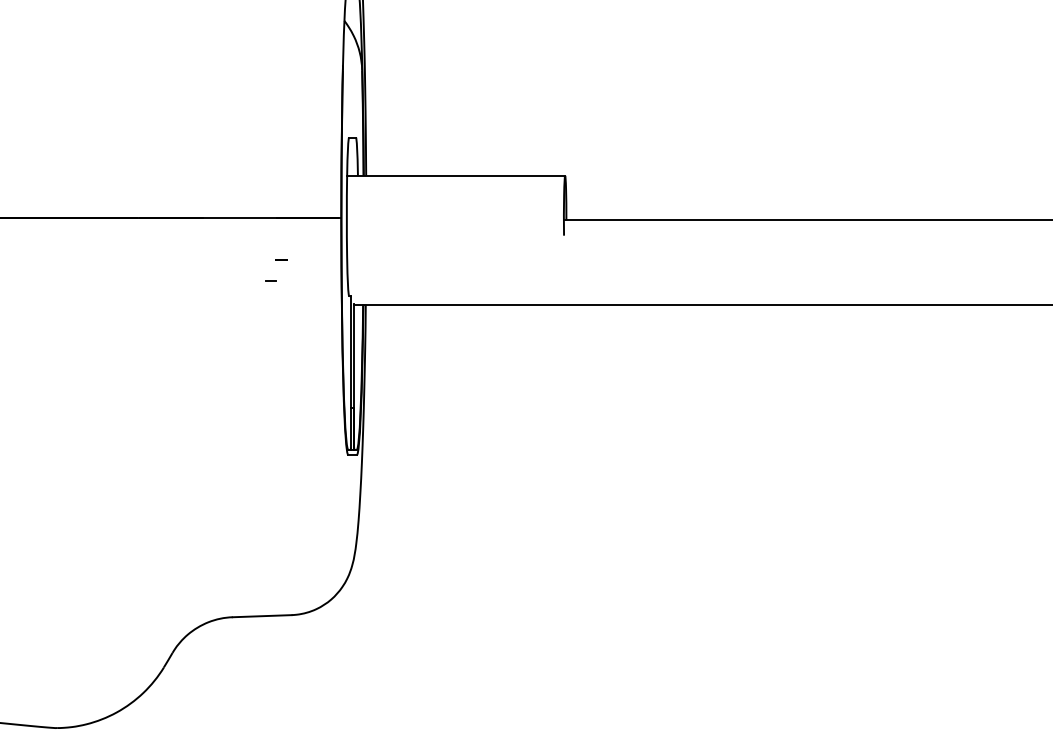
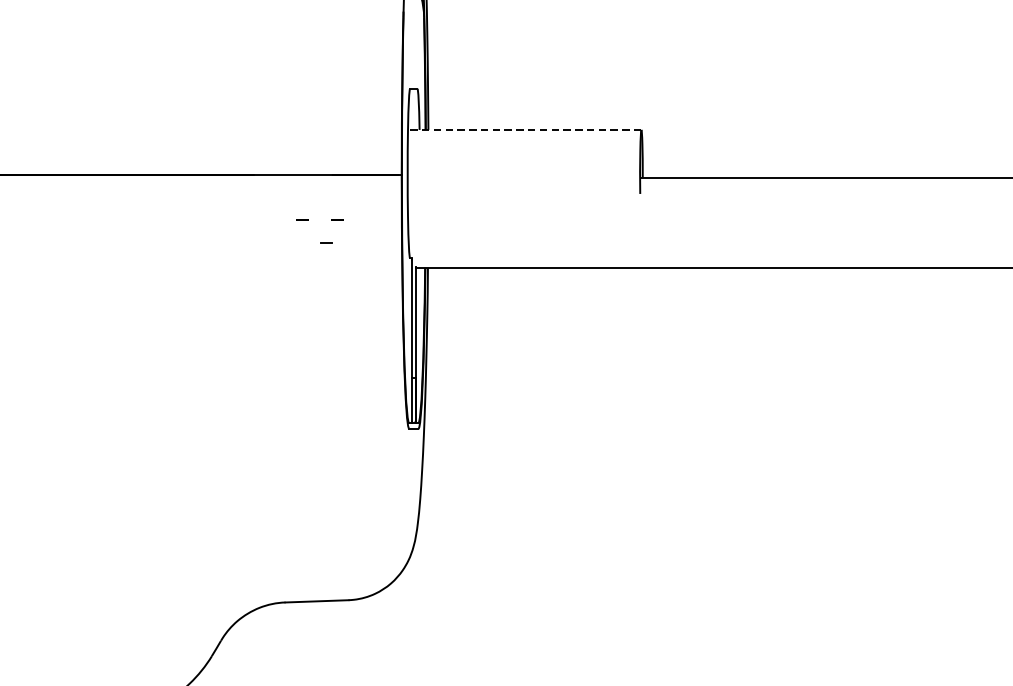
line: (455, 175) -> (524, 129), solid -> dashed
line: (248, 259) -> (302, 219), added

